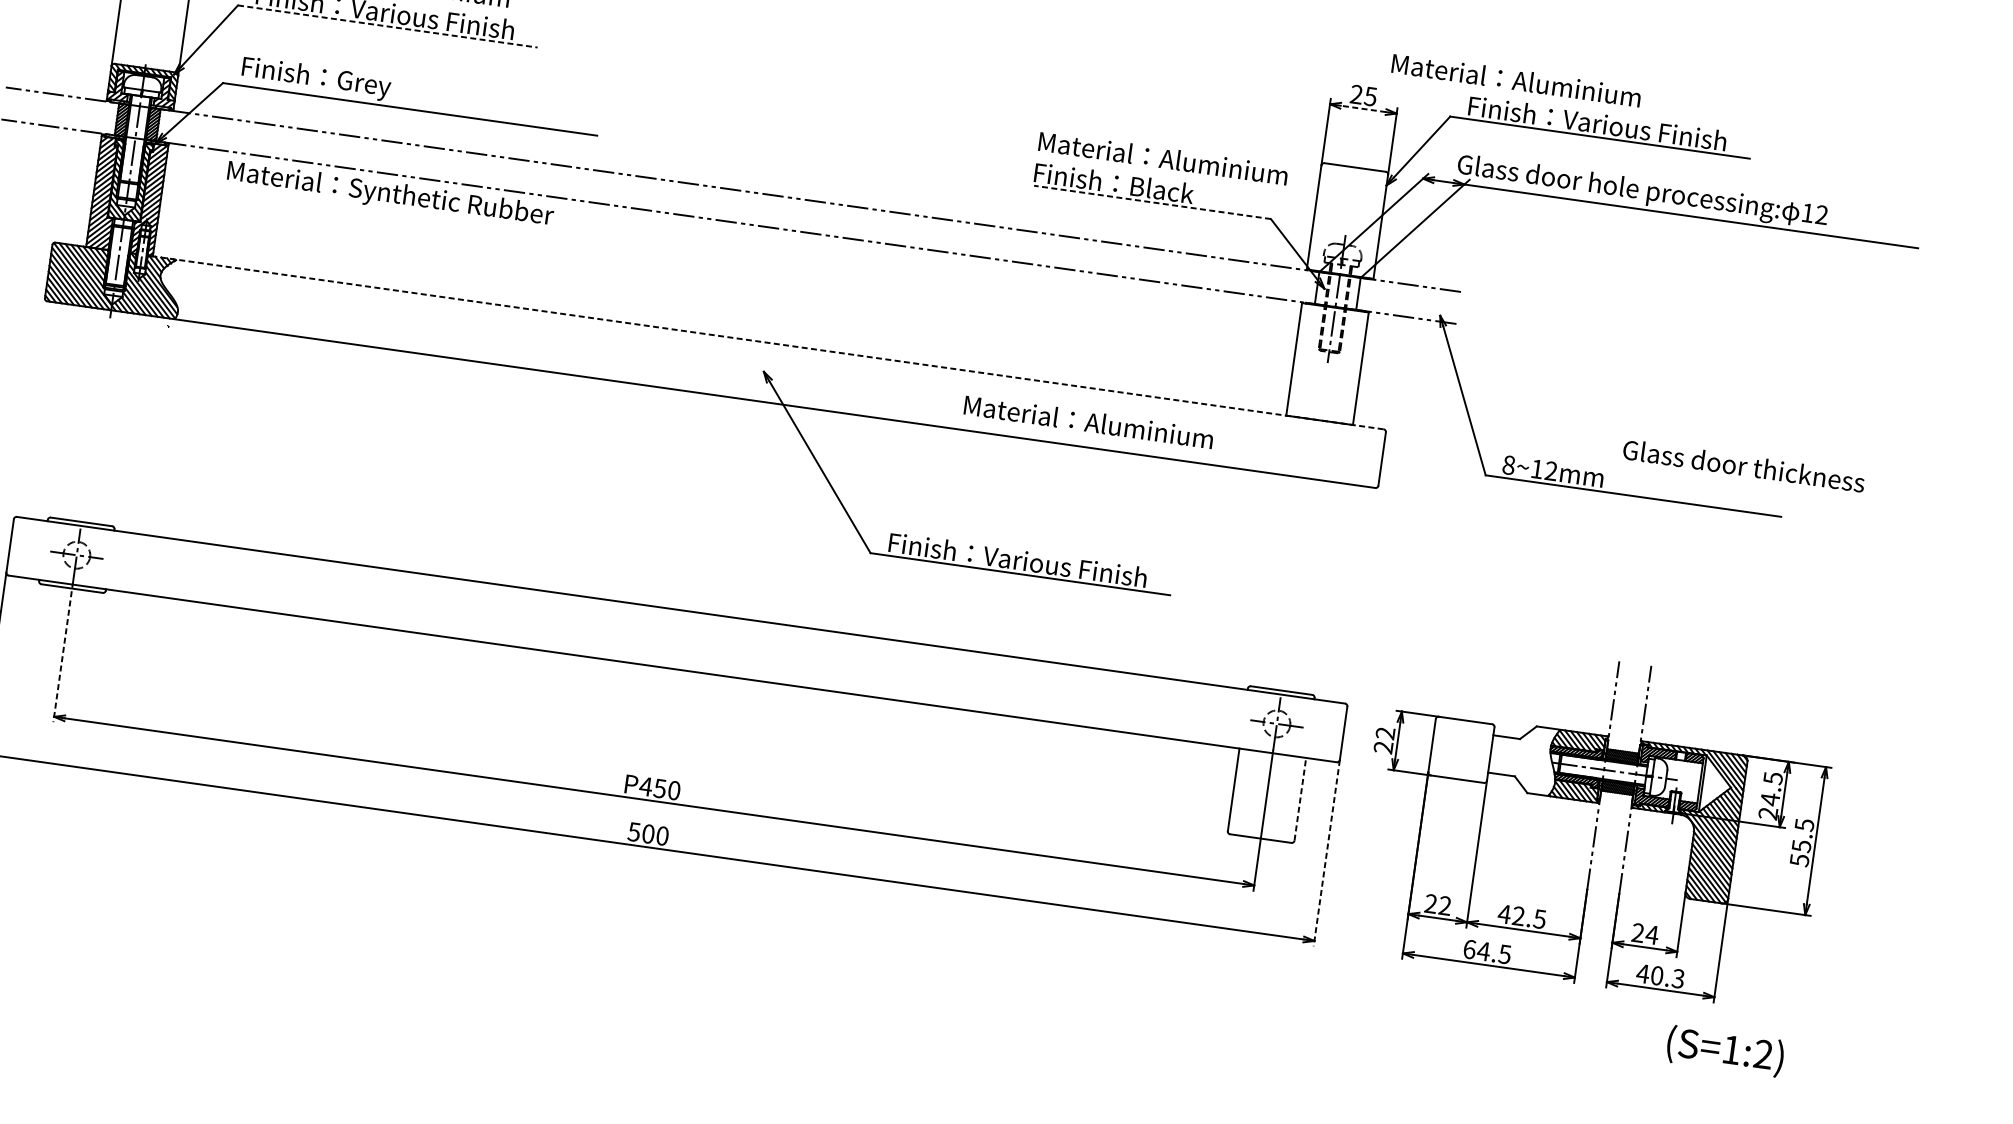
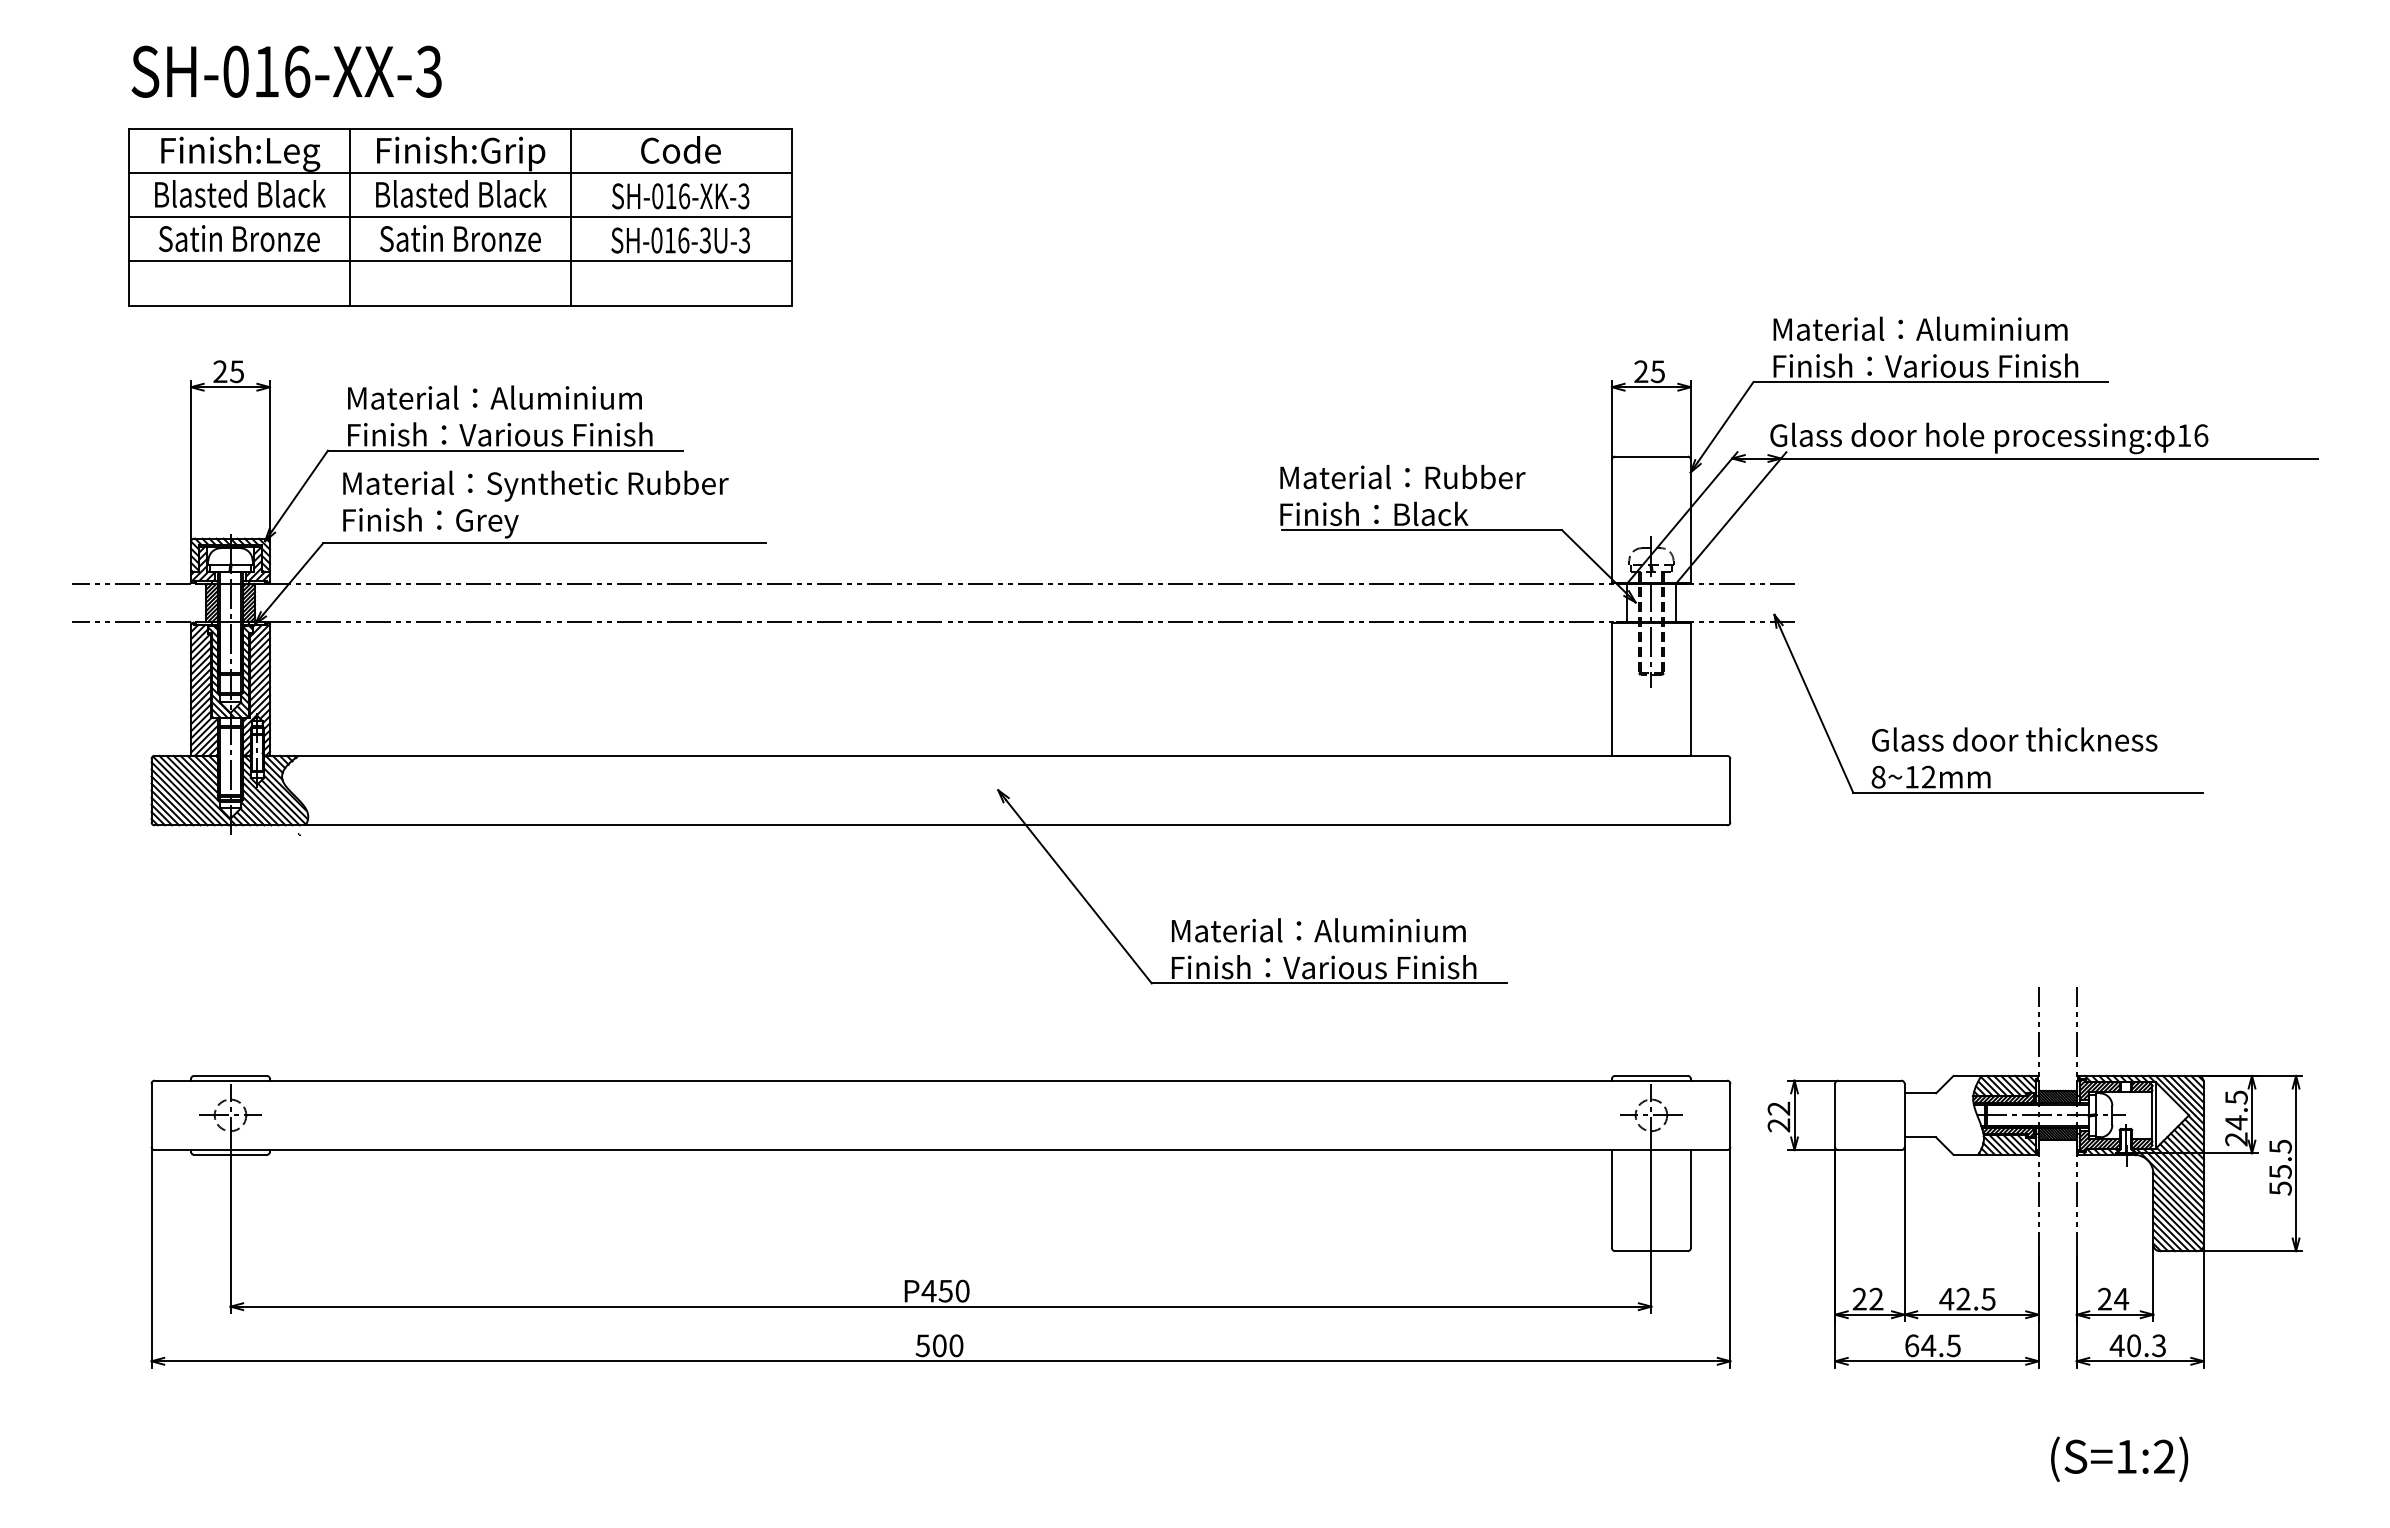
line: (388, 26) -> (505, 450), dashed -> solid
text: (1516, 79) -> (1920, 328), moved
line: (1363, 109) -> (1651, 387), dashed -> solid
text: (1223, 167) -> (1498, 477), Material：Aluminium -> Material：Rubber
text: (390, 194) -> (535, 485), moved
line: (1152, 202) -> (1421, 530), dashed -> solid
text: (1822, 214) -> (2201, 435), 12 -> 16
line: (765, 342) -> (995, 755), dashed -> solid
text: (1088, 421) -> (1318, 930), moved
text: (1743, 465) -> (2014, 739), moved
line: (63, 652) -> (230, 1230), dashed -> solid
line: (1299, 799) -> (1690, 1199), dashed -> solid
line: (1326, 853) -> (1730, 1257), dashed -> solid
text: (1725, 1050) -> (2119, 1458), moved

